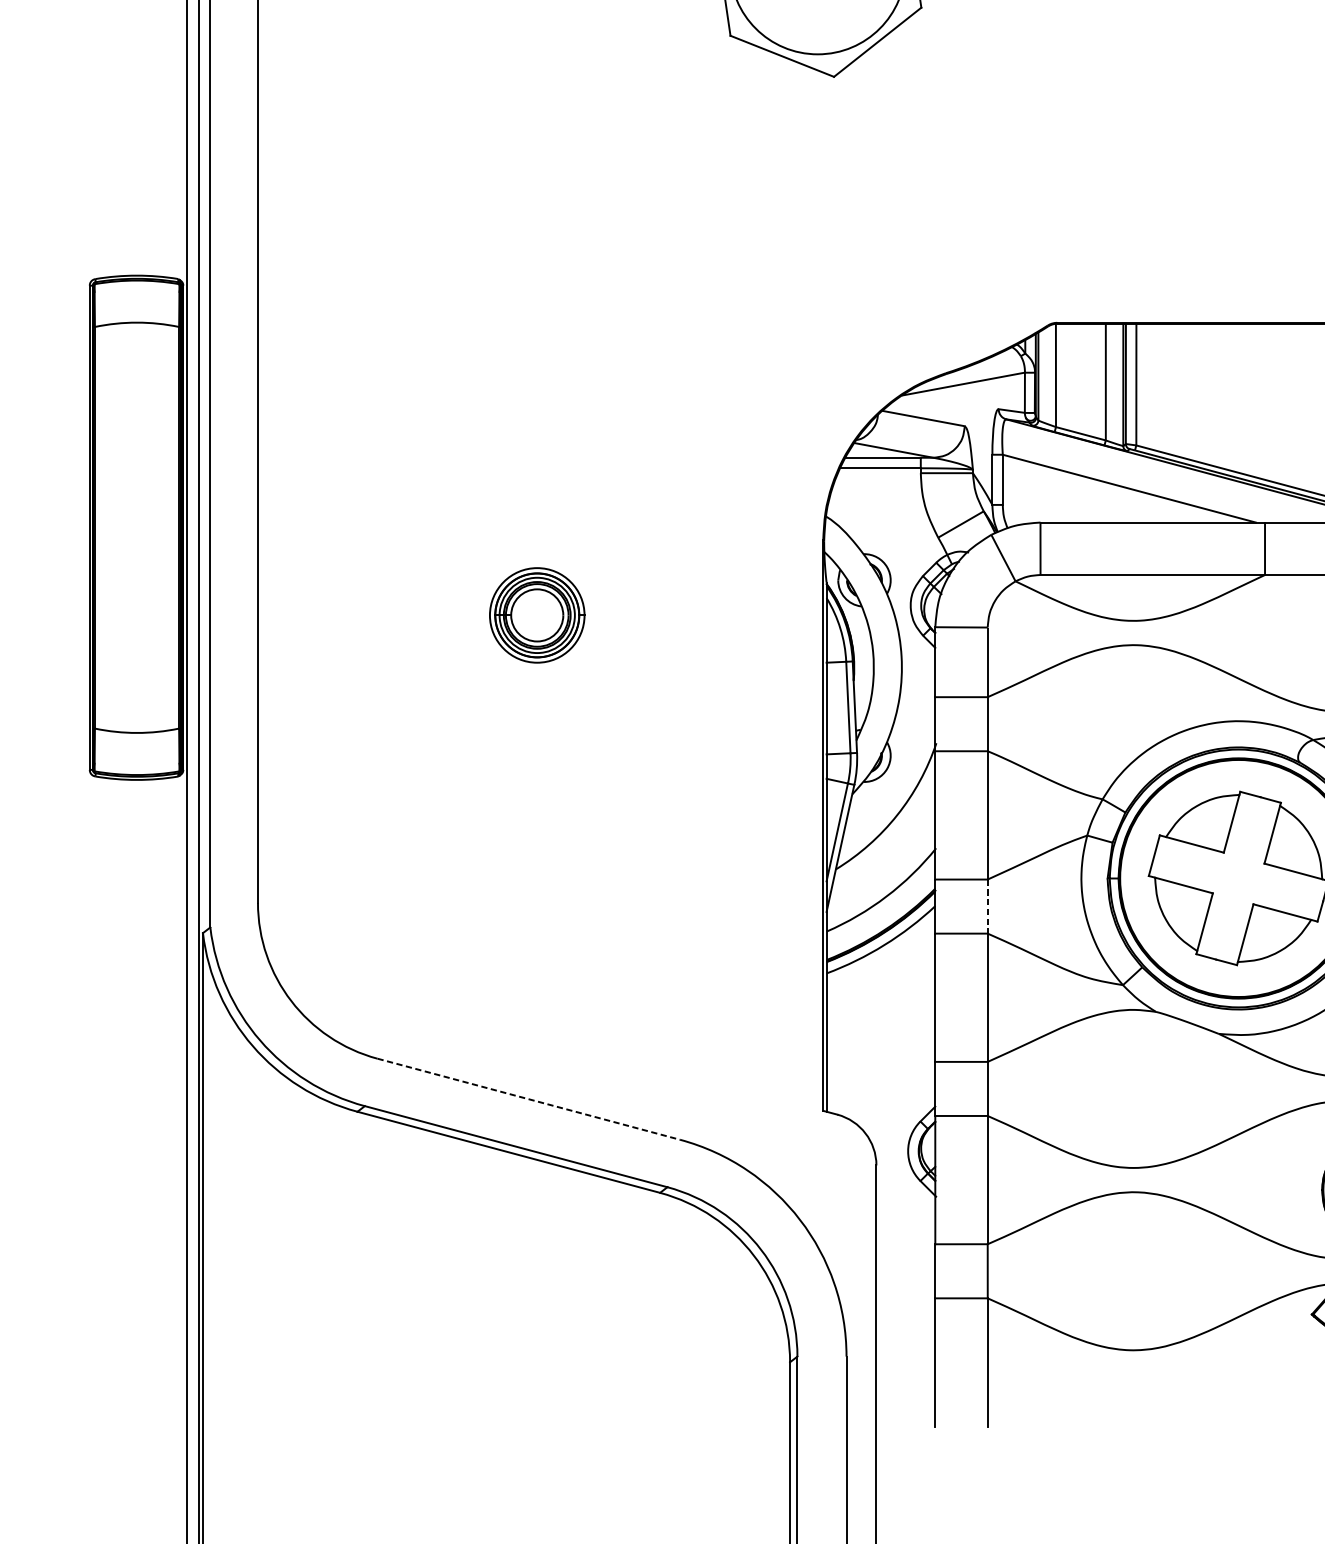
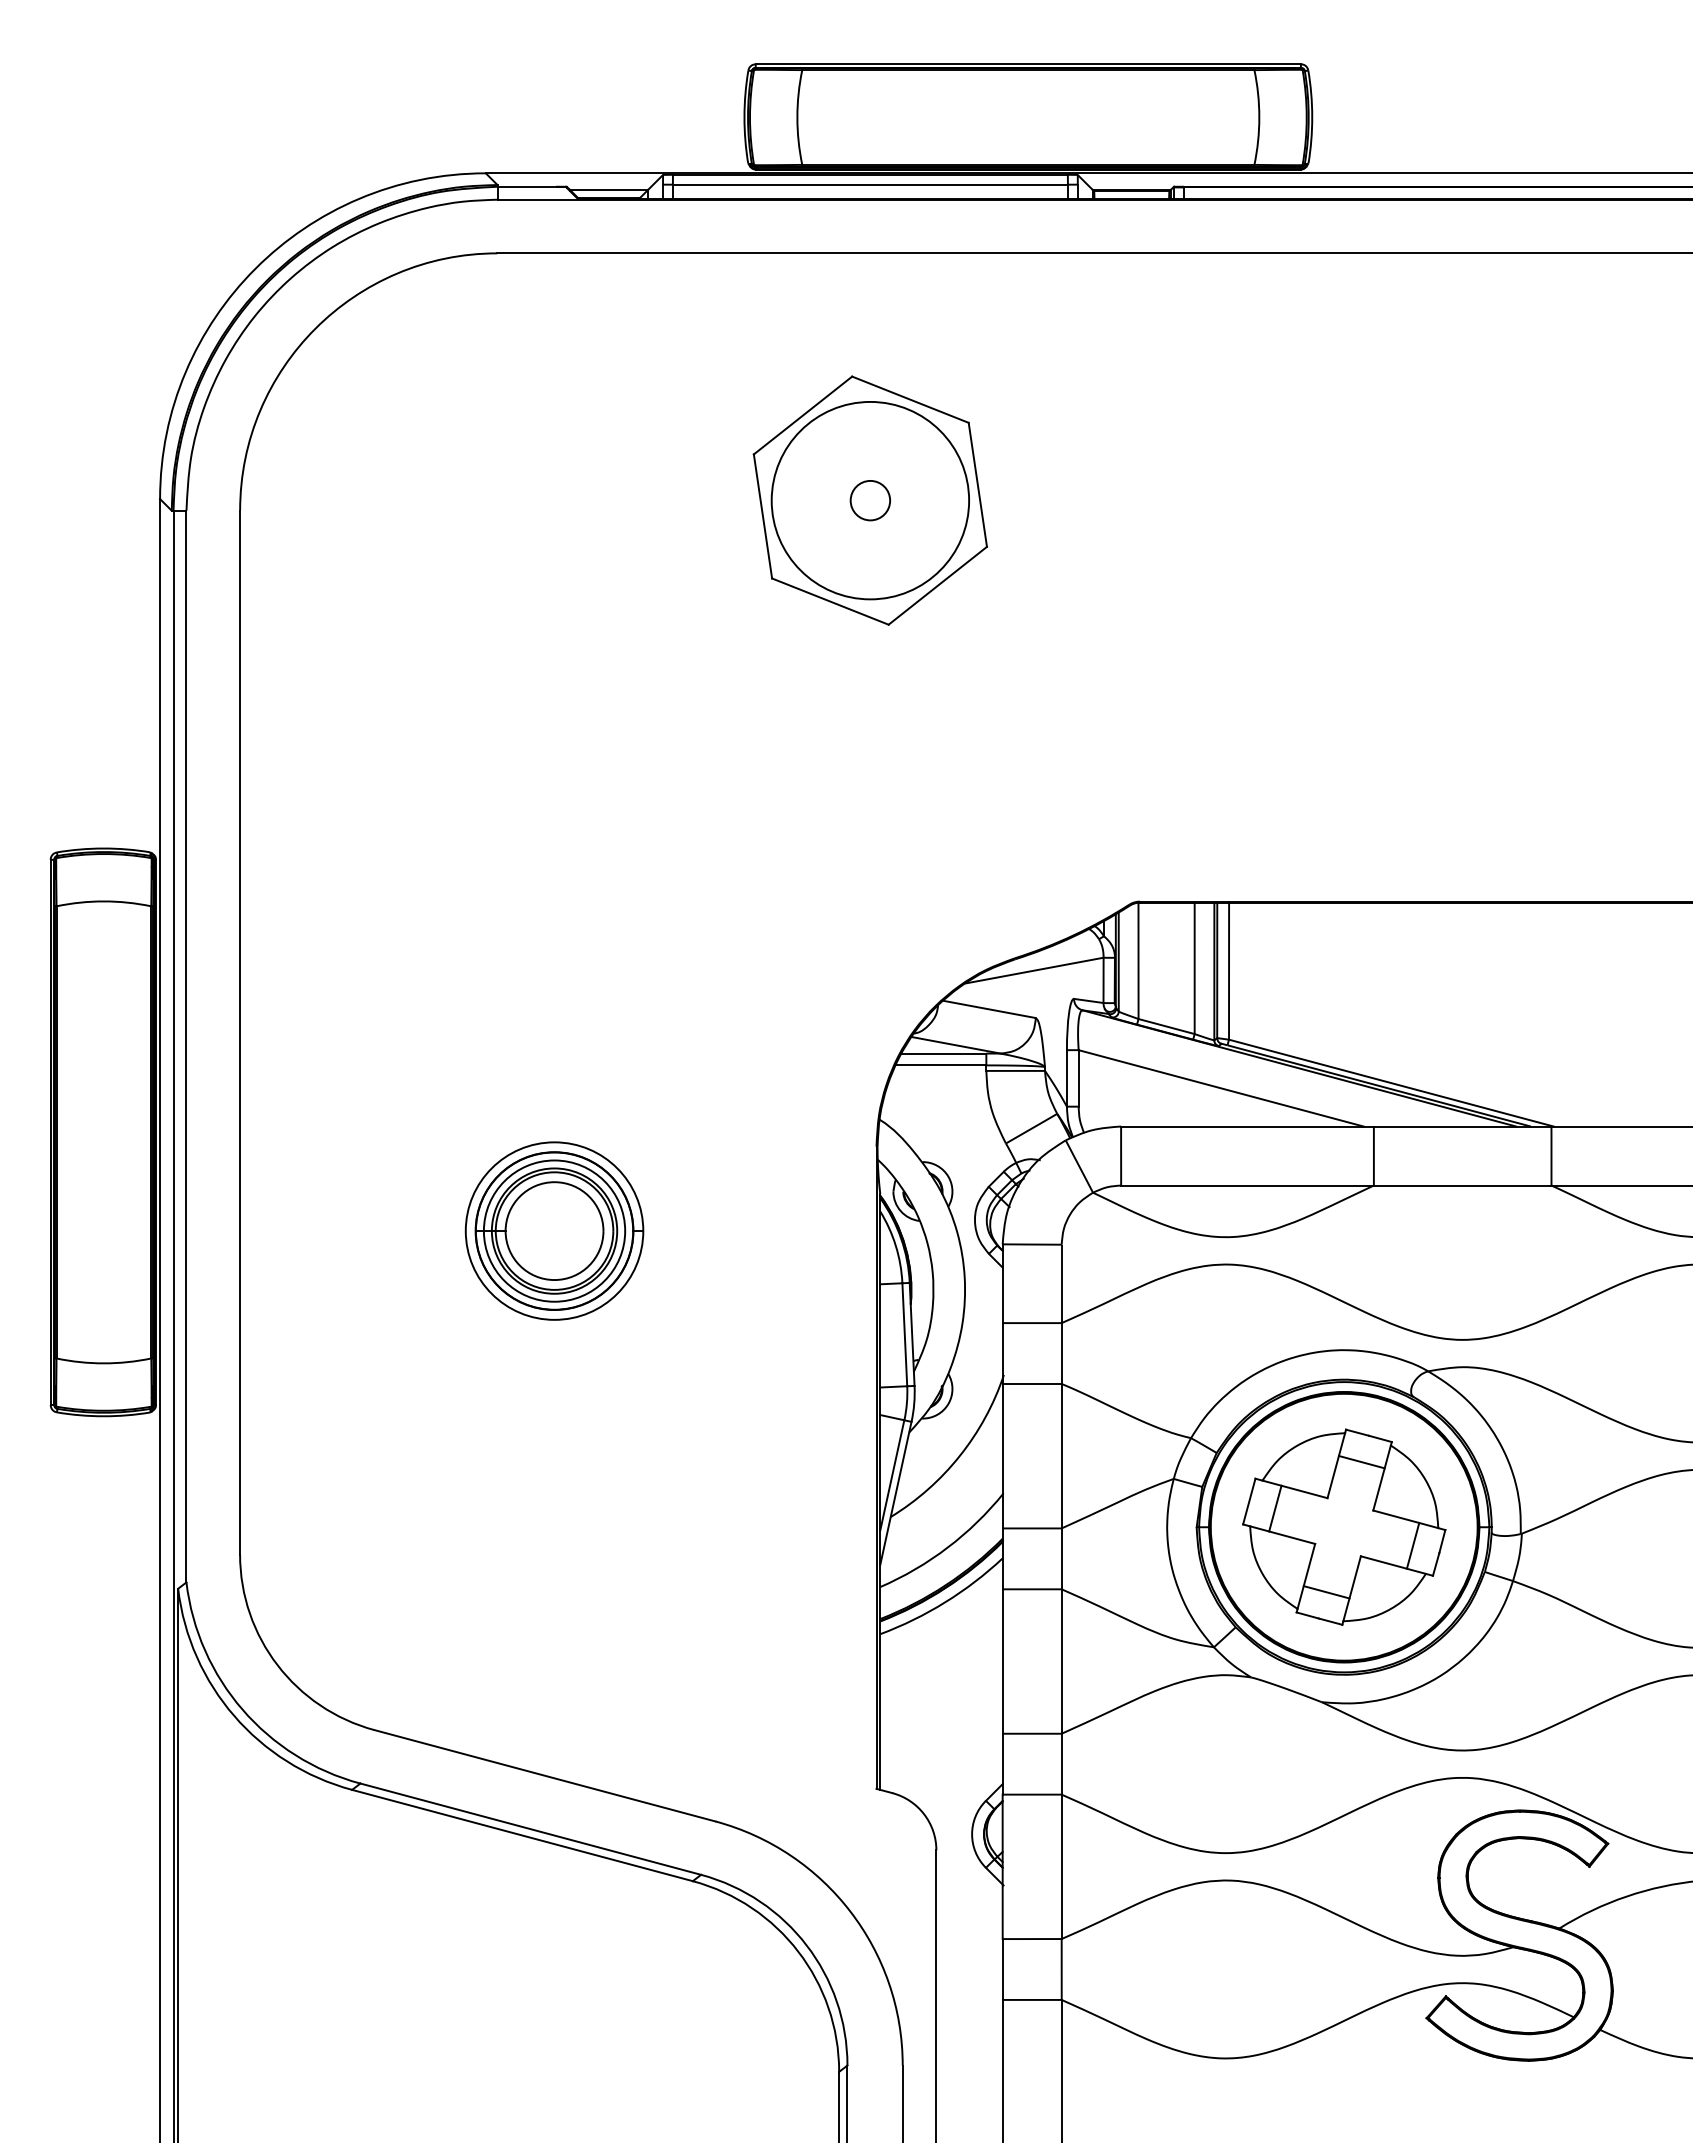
part: (537, 614) -> (554, 1230), size x1.67
line: (1254, 820) -> (1361, 1461), added
line: (1177, 861) -> (1275, 1508), added
line: (1299, 894) -> (1412, 1545), added
line: (987, 907) -> (1061, 1559), dashed -> solid
line: (1222, 936) -> (1326, 1592), added
line: (529, 1098) -> (545, 1775), dashed -> solid

